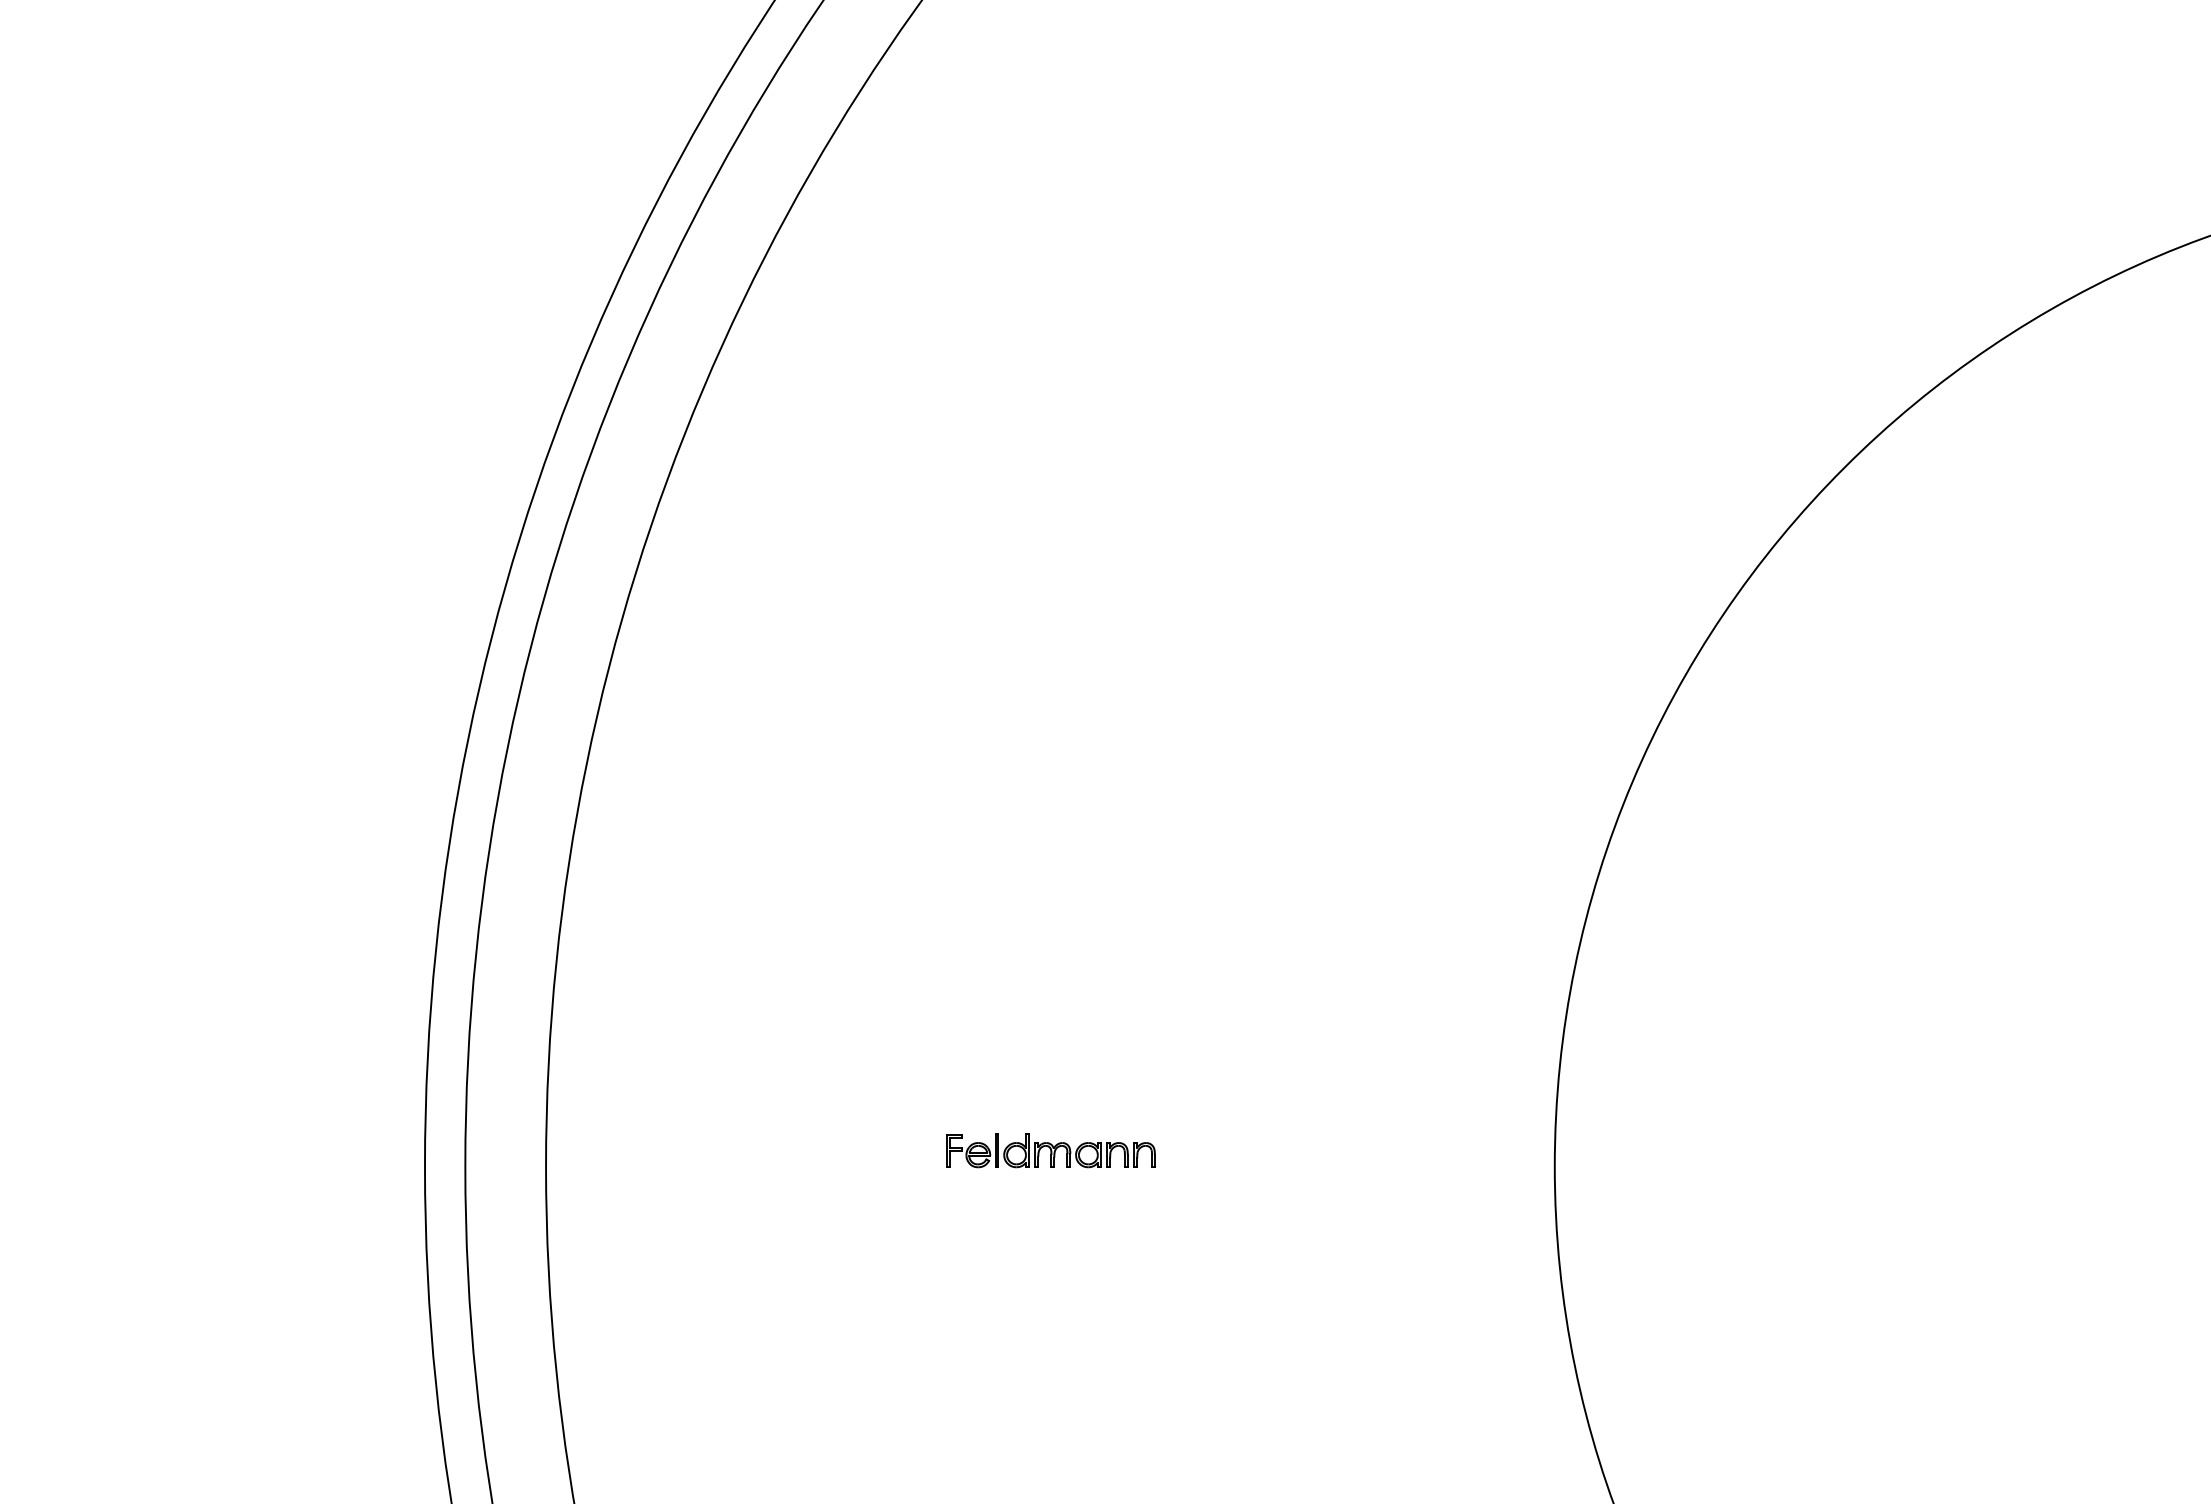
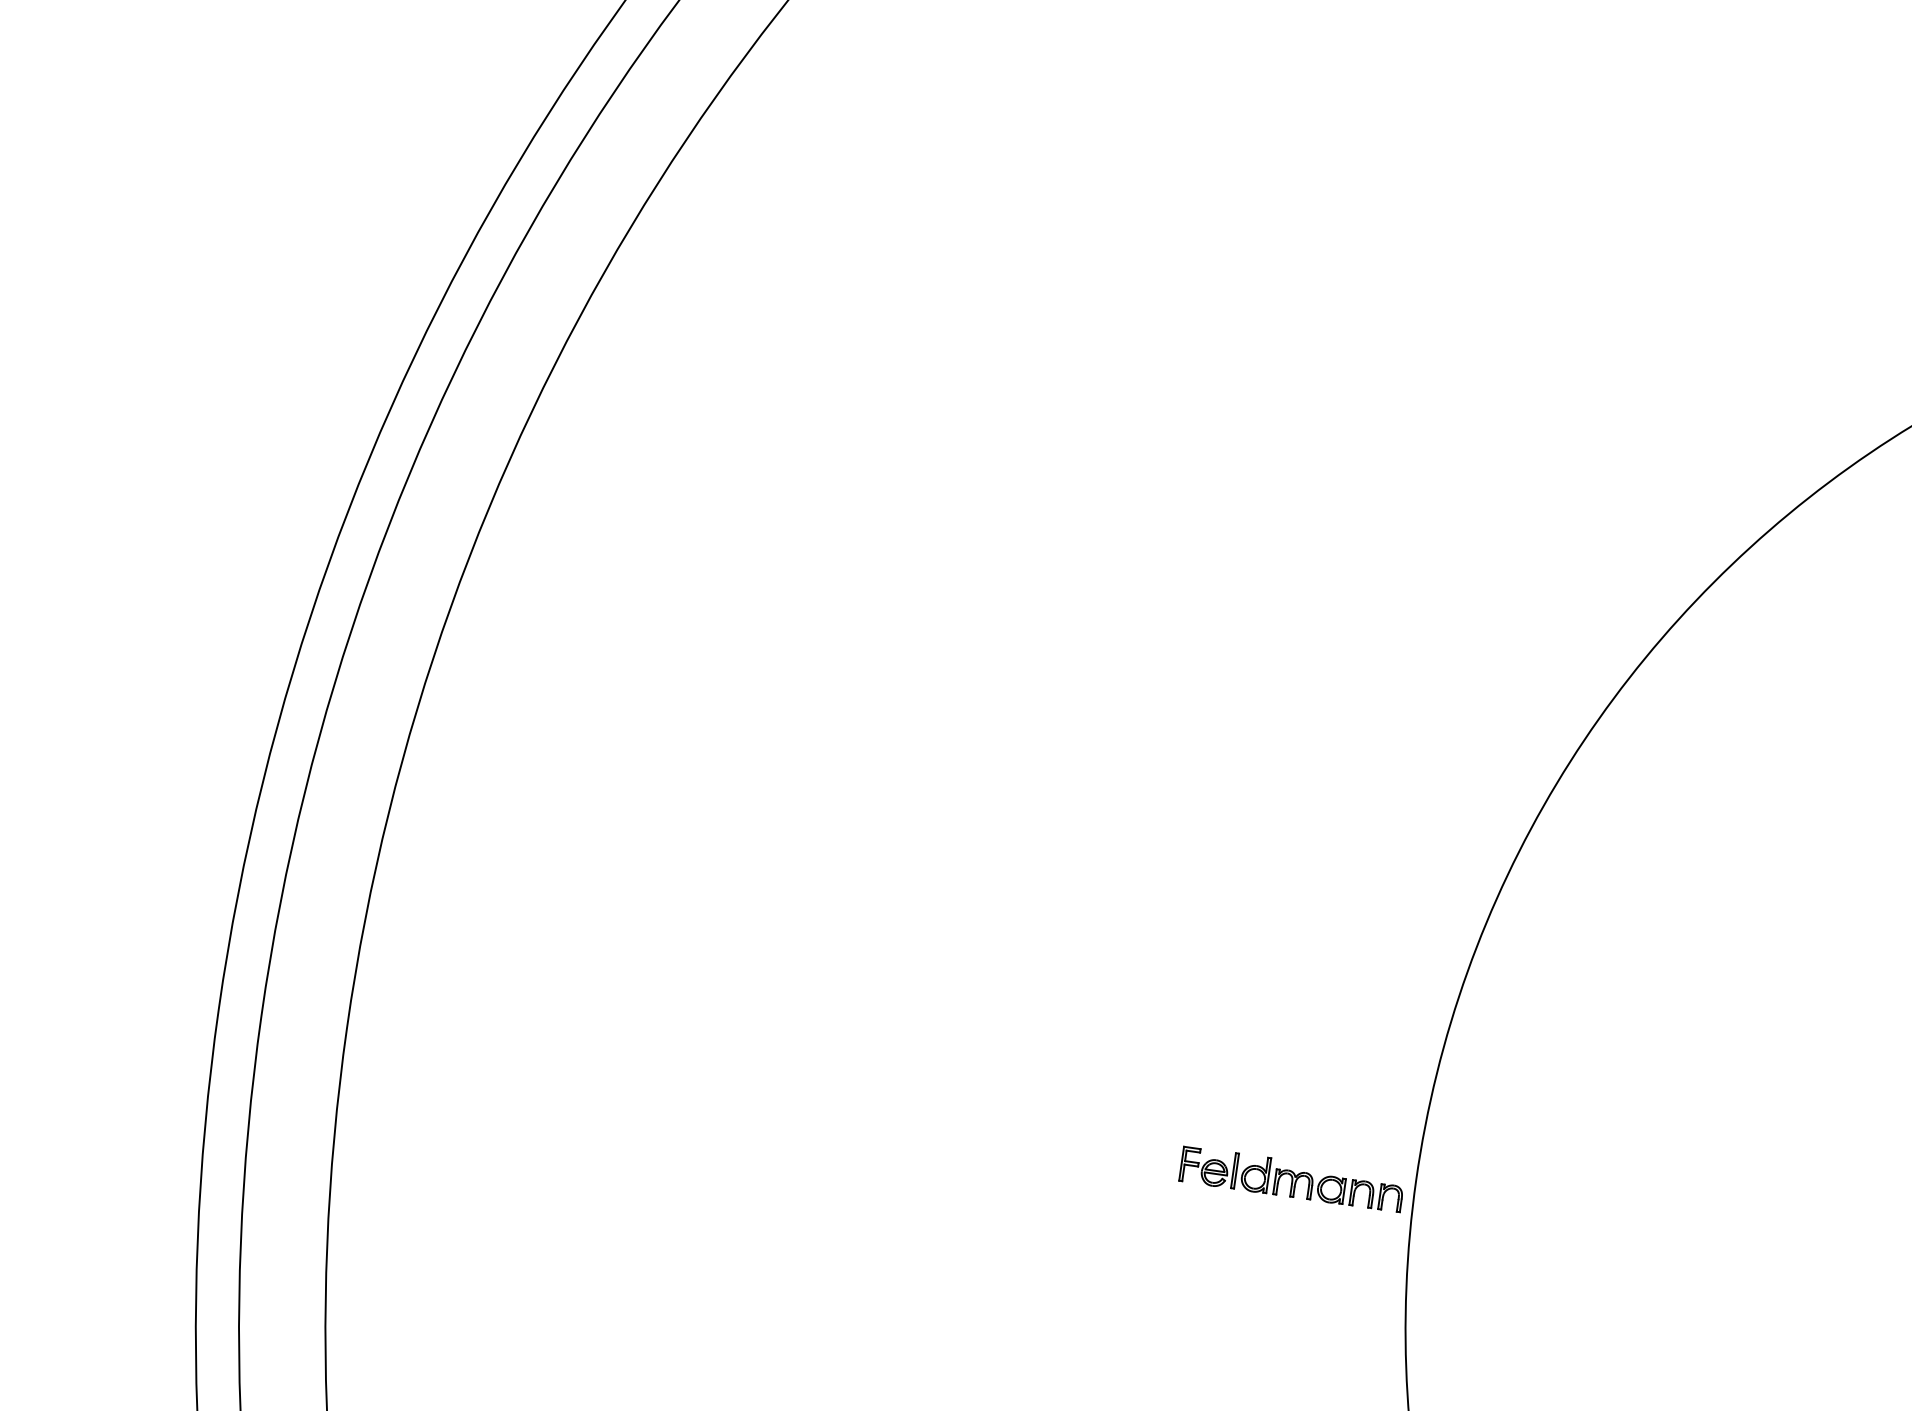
part: (1050, 1150) -> (1291, 1179), moved

